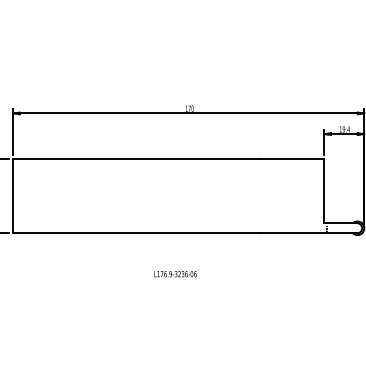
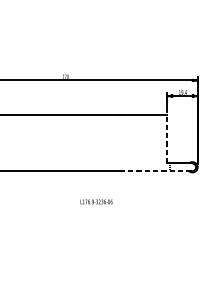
line: (324, 191) -> (167, 139), solid -> dashed
line: (309, 233) -> (156, 171), solid -> dashed
text: (175, 274) -> (96, 202), moved

